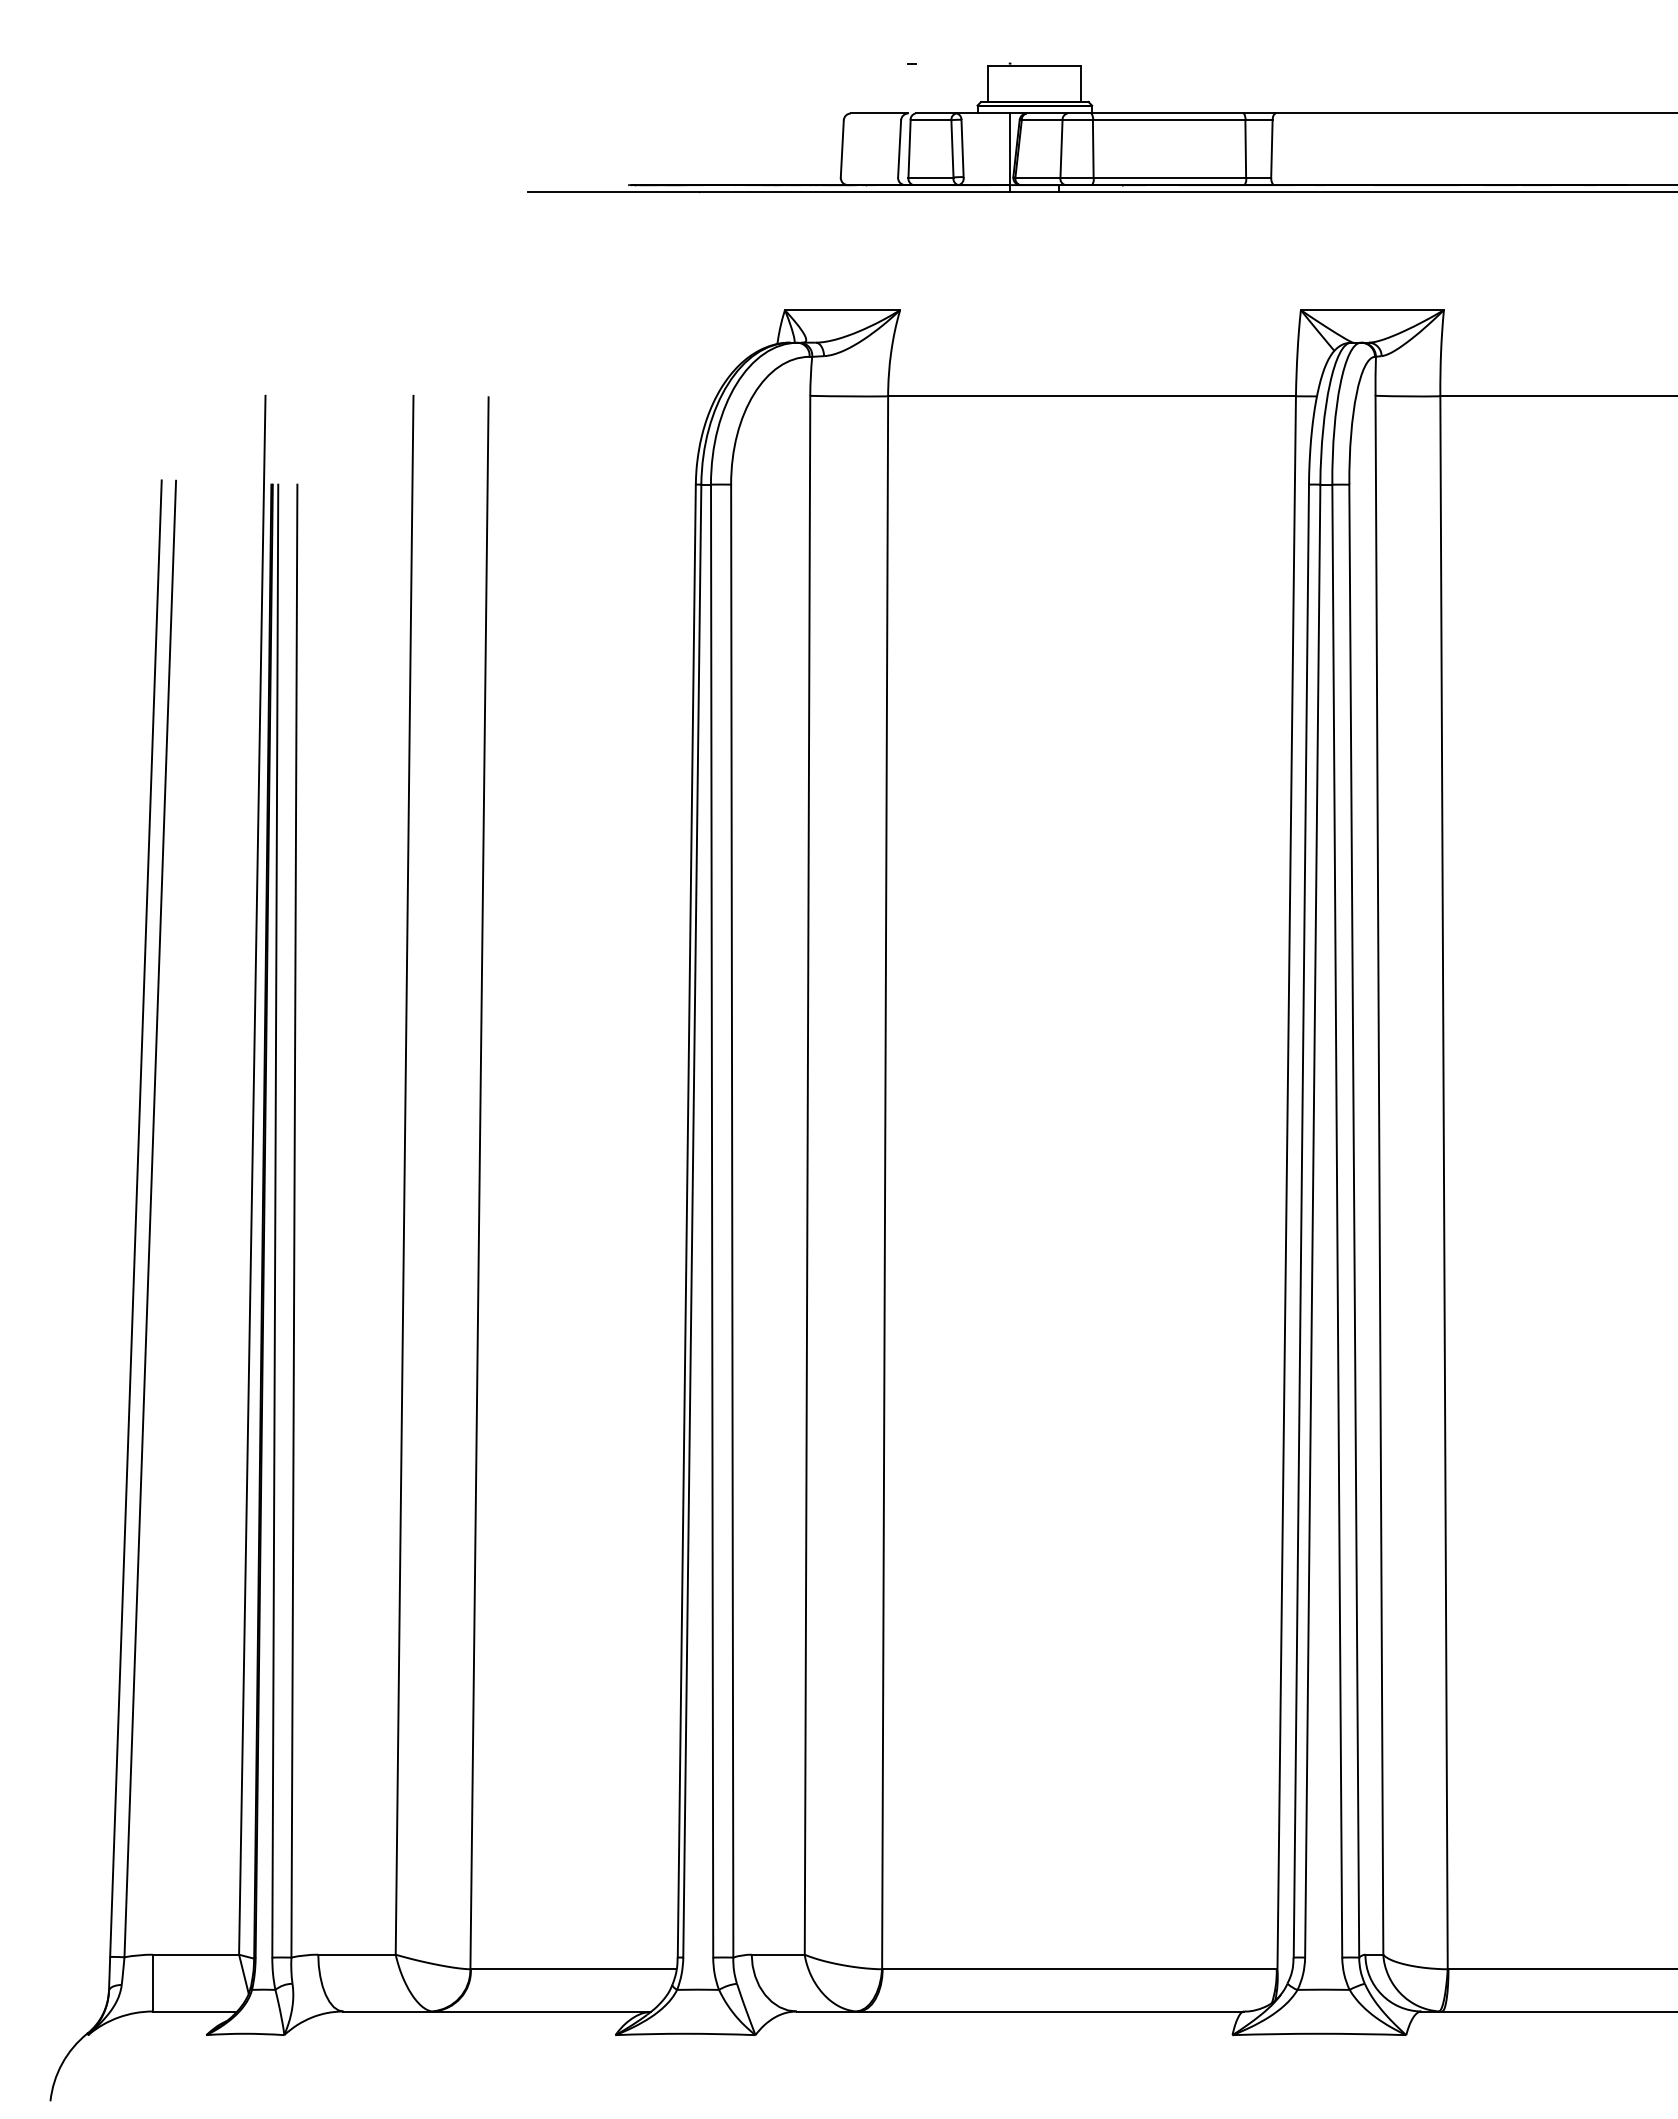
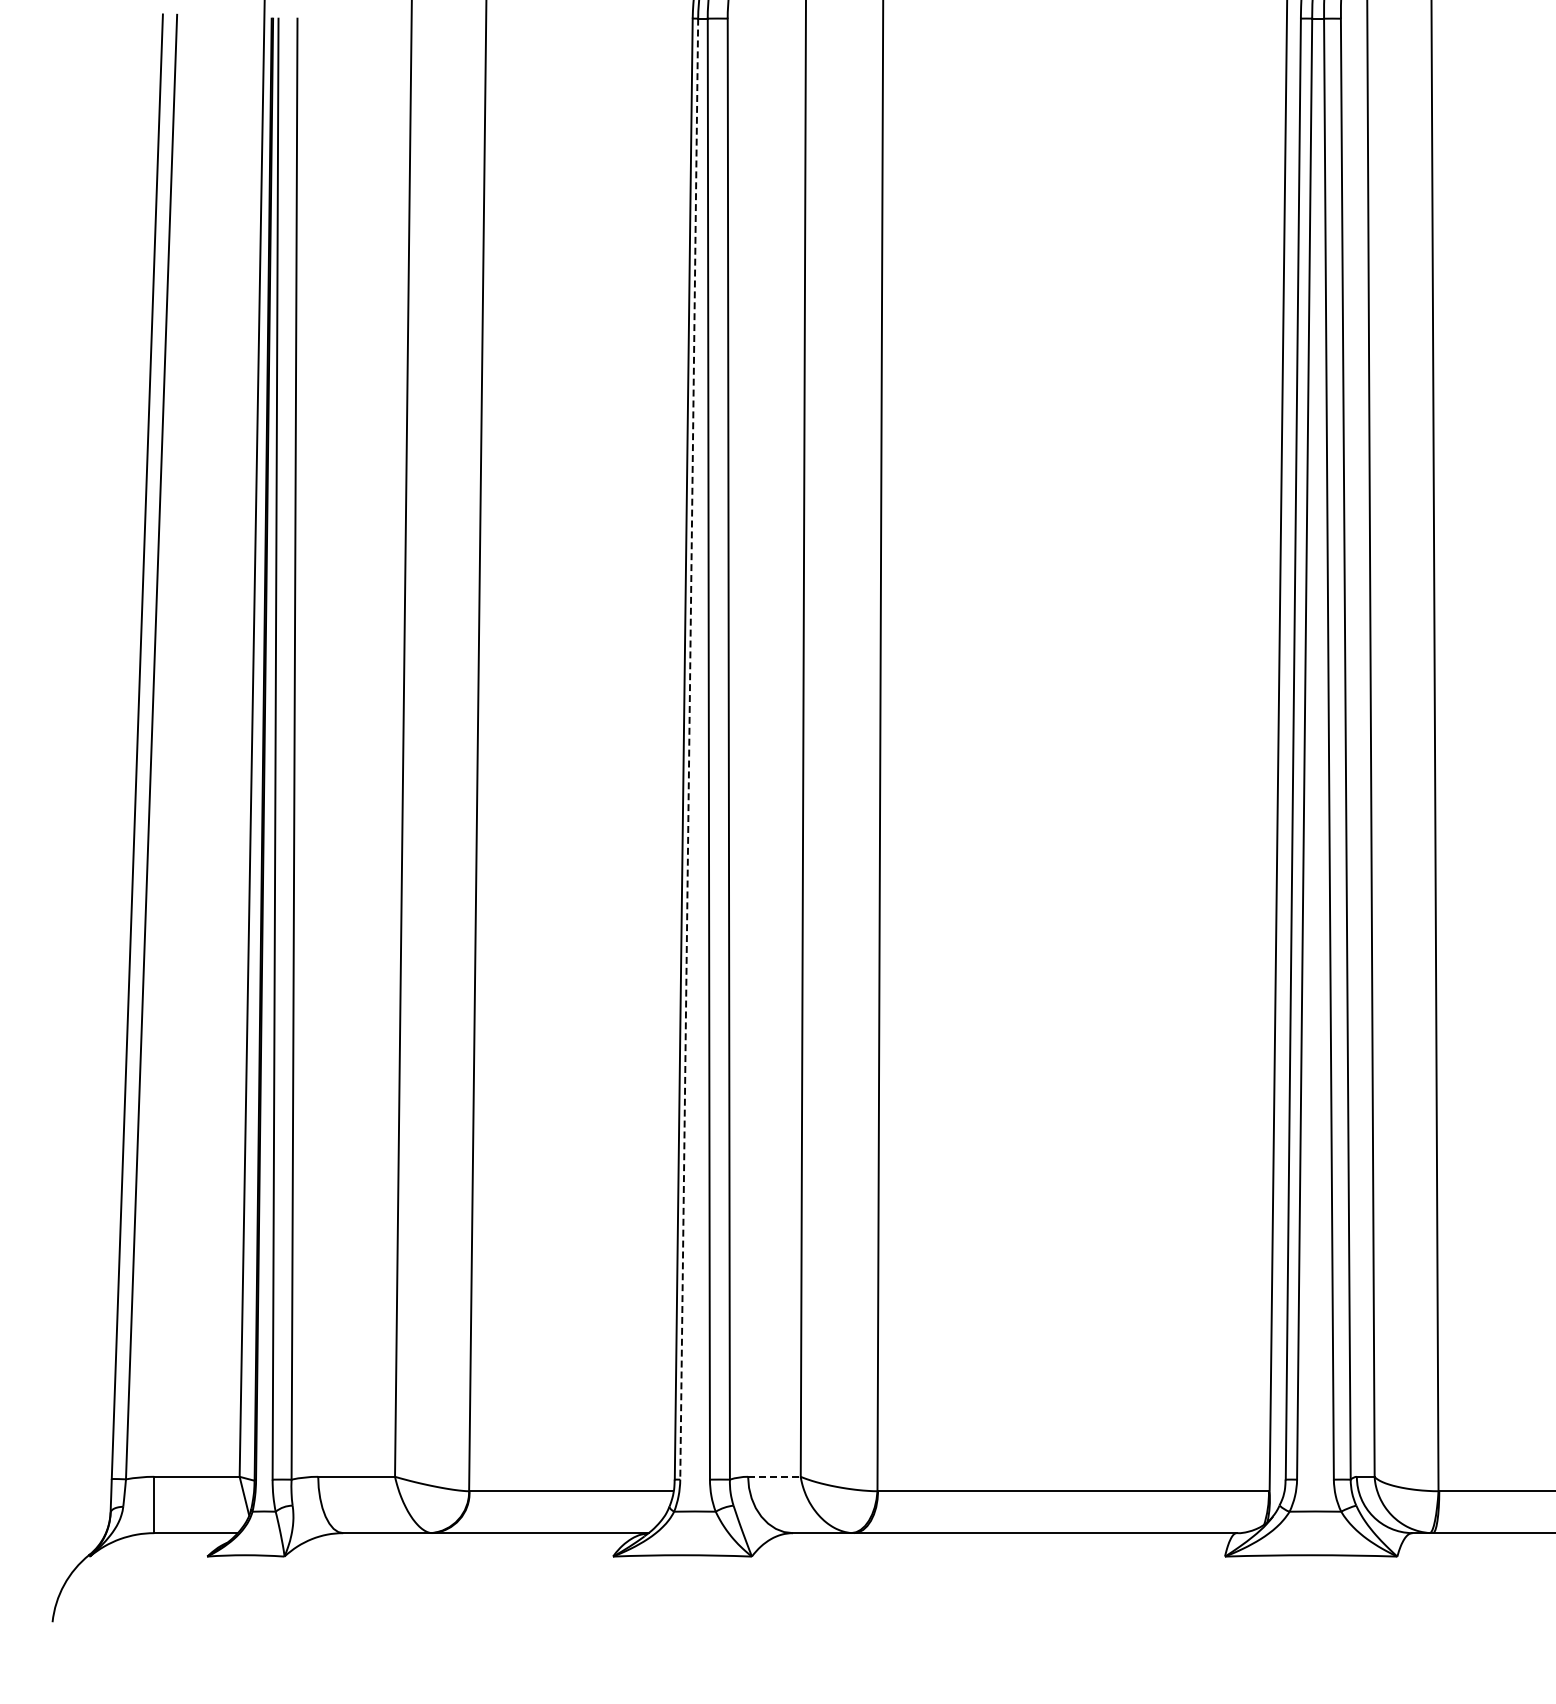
line: (692, 1221) -> (689, 749), solid -> dashed
line: (778, 1954) -> (774, 1476), solid -> dashed

